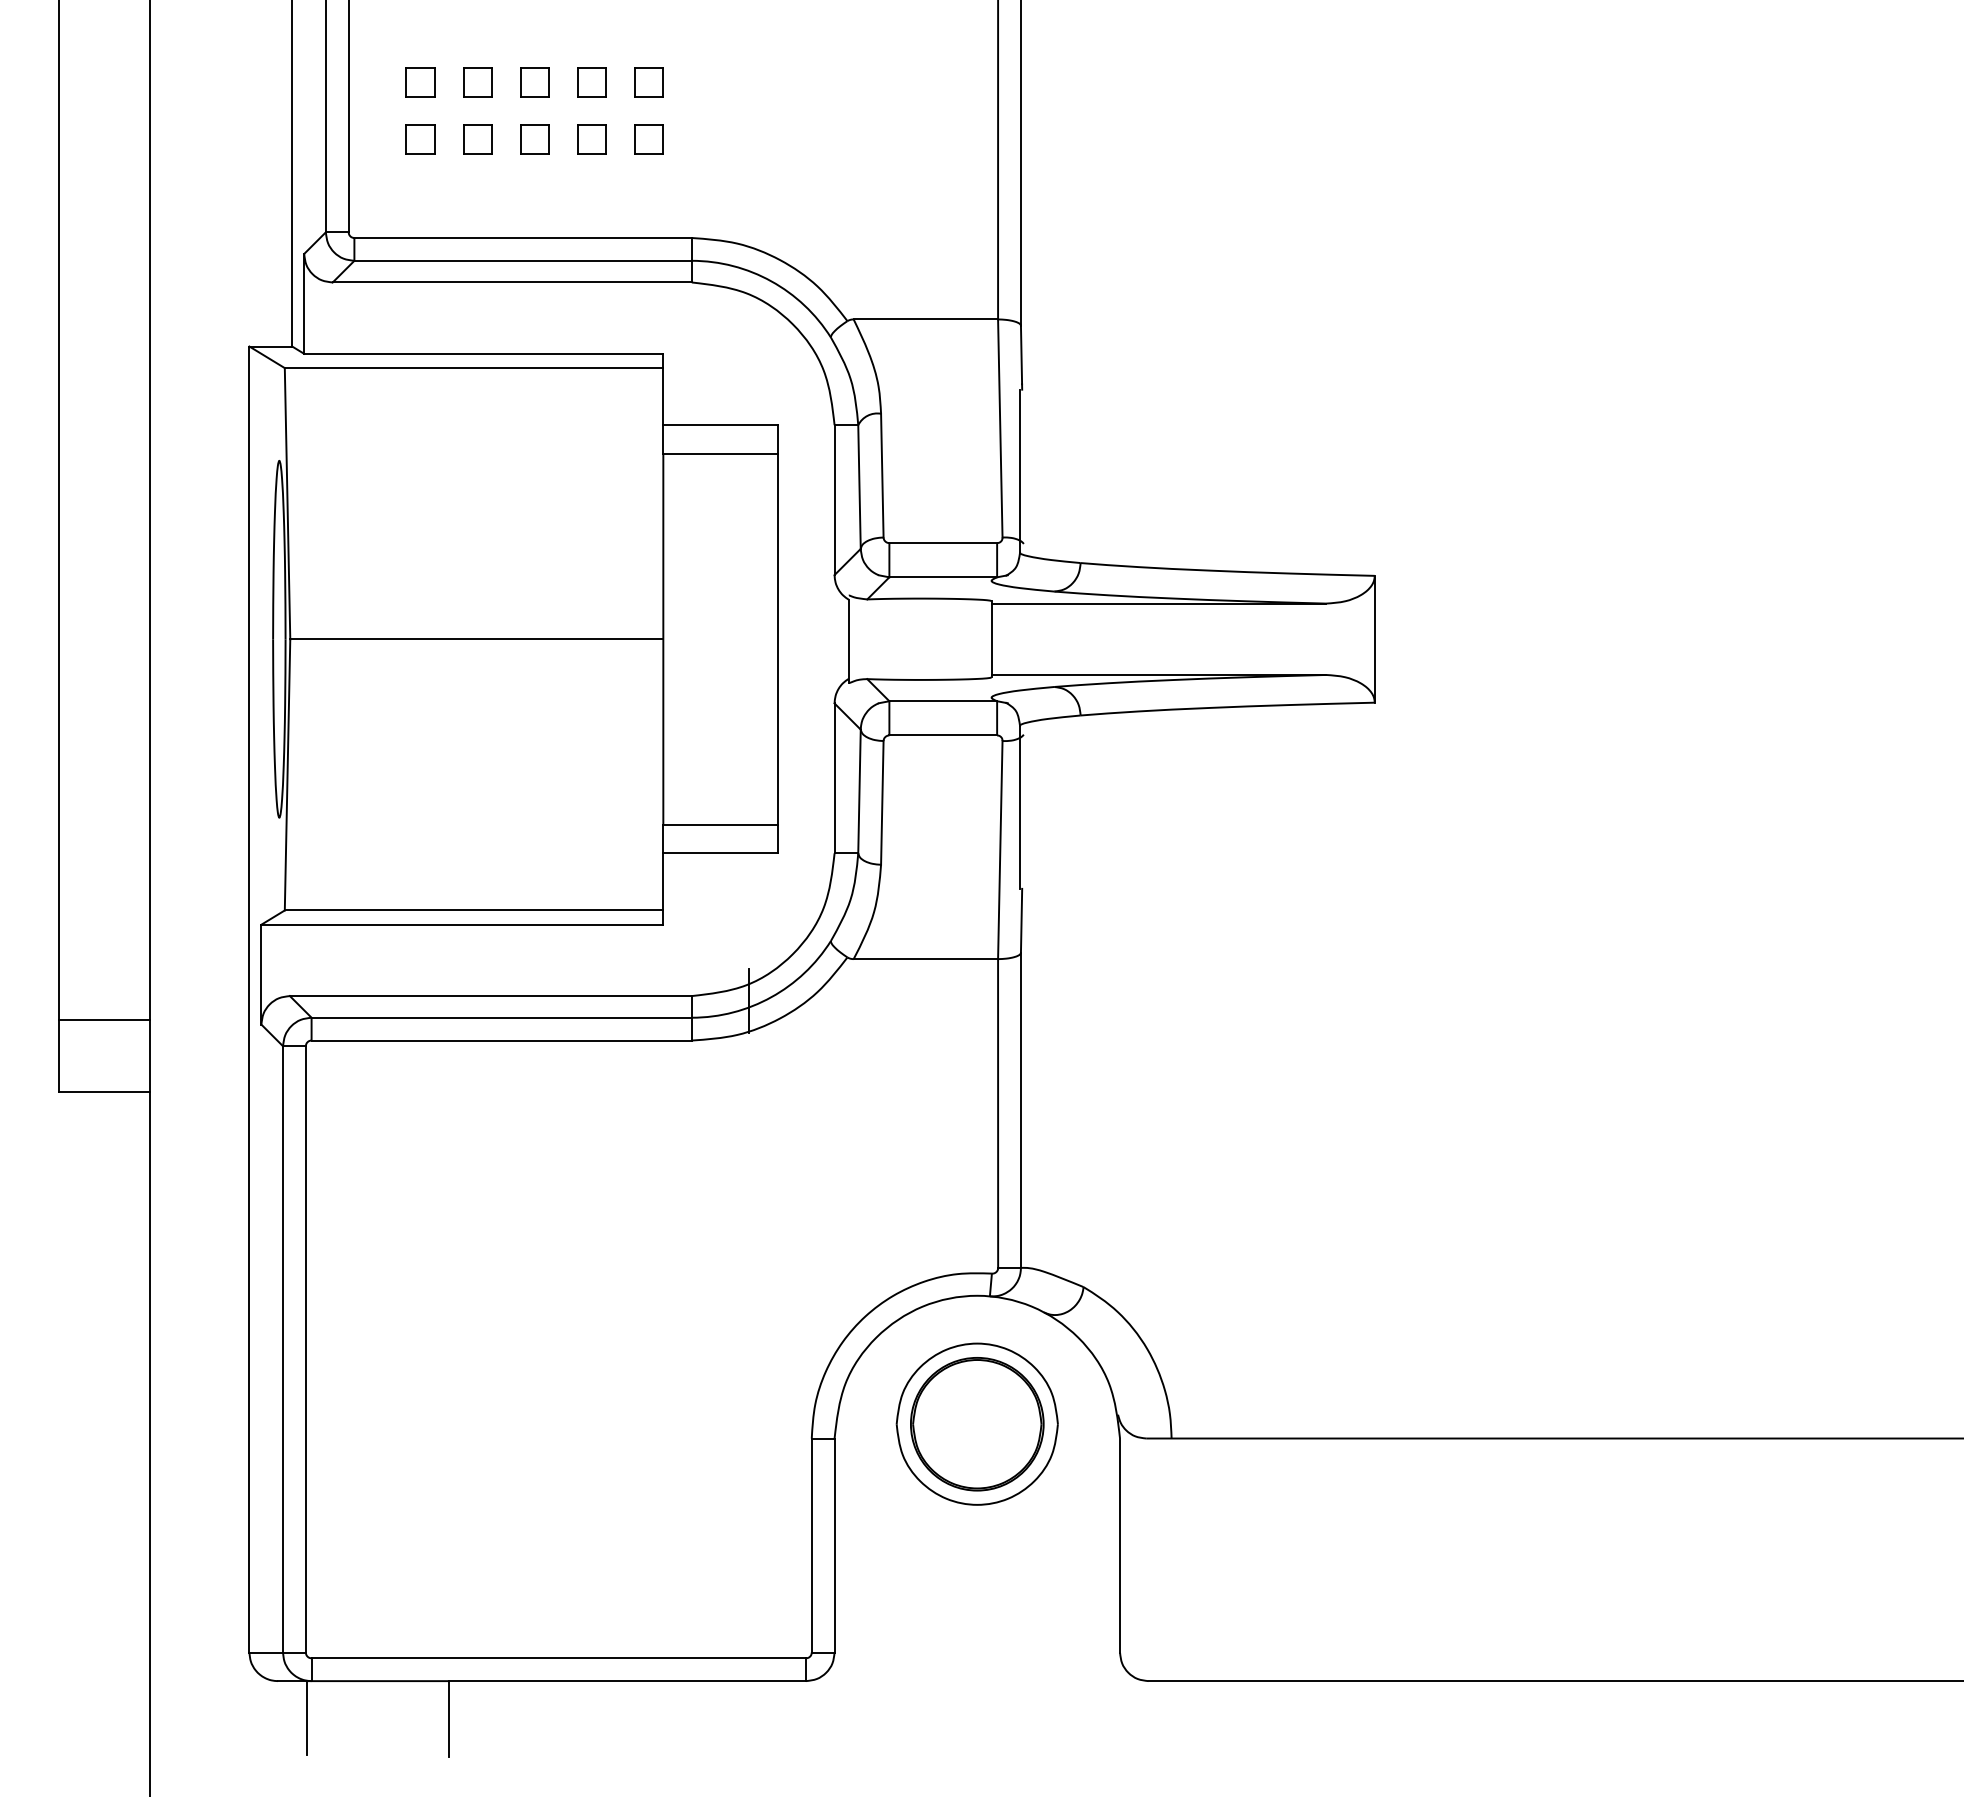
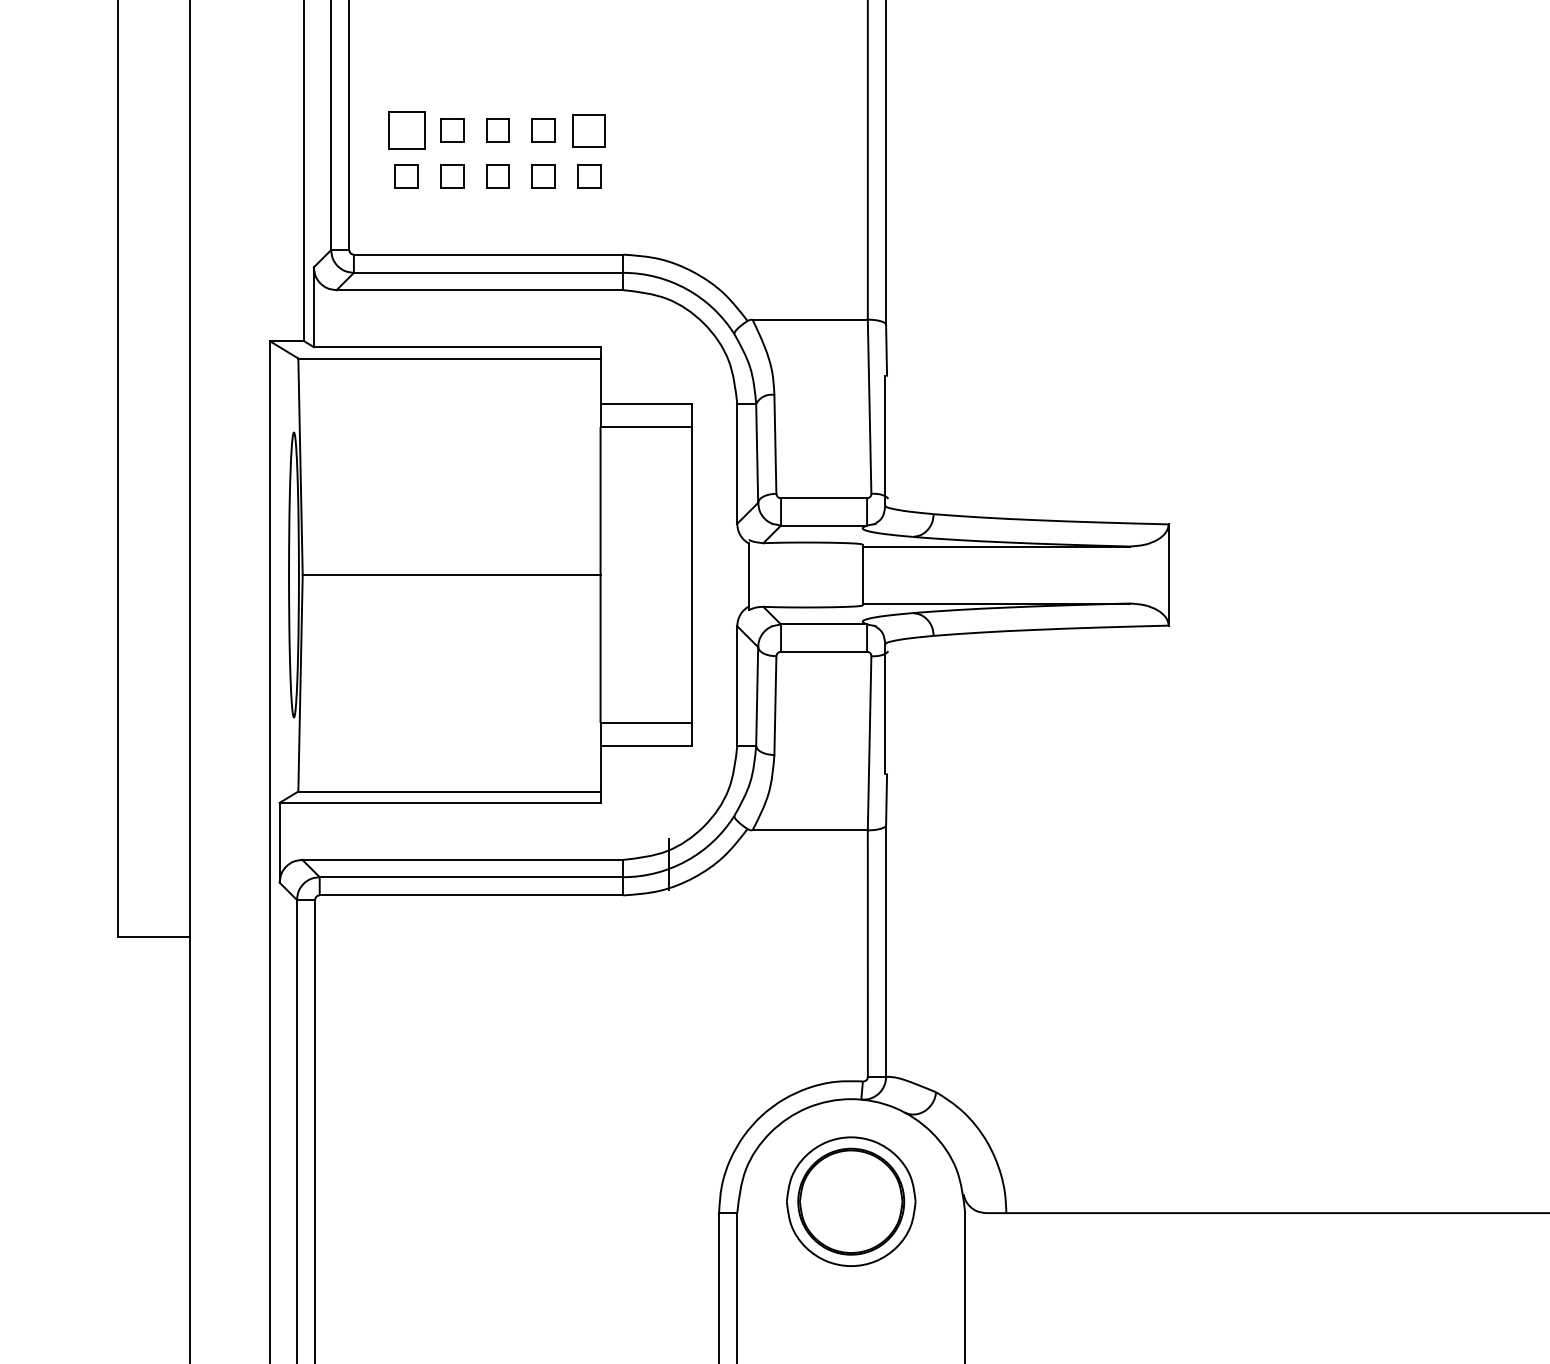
part: (420, 82) -> (406, 130), size x1.6
part: (648, 82) -> (588, 130), size x1.4
line: (103, 1019) -> (153, 878), removed

